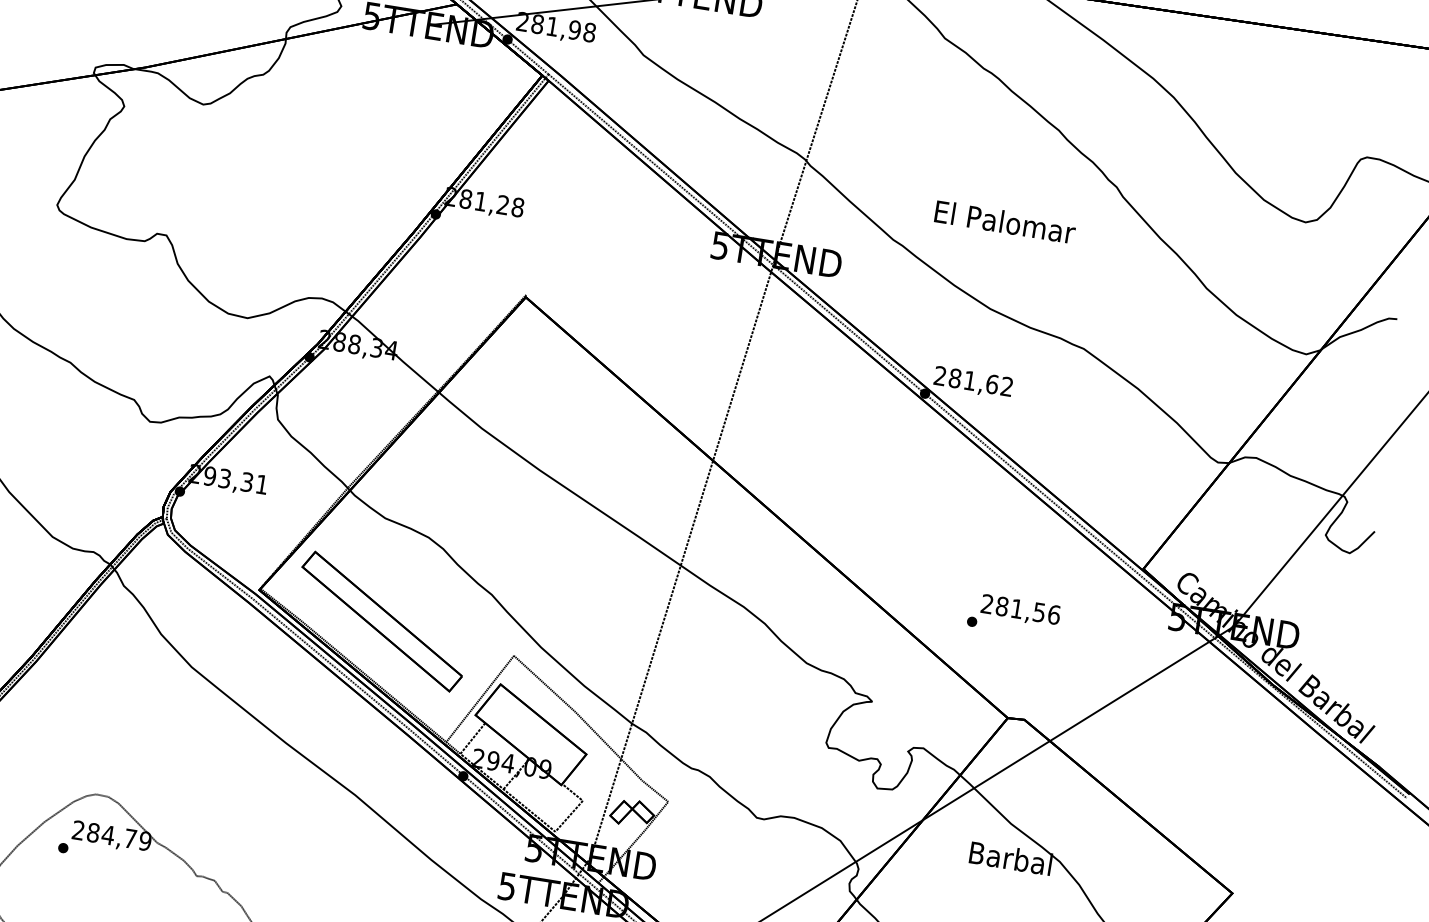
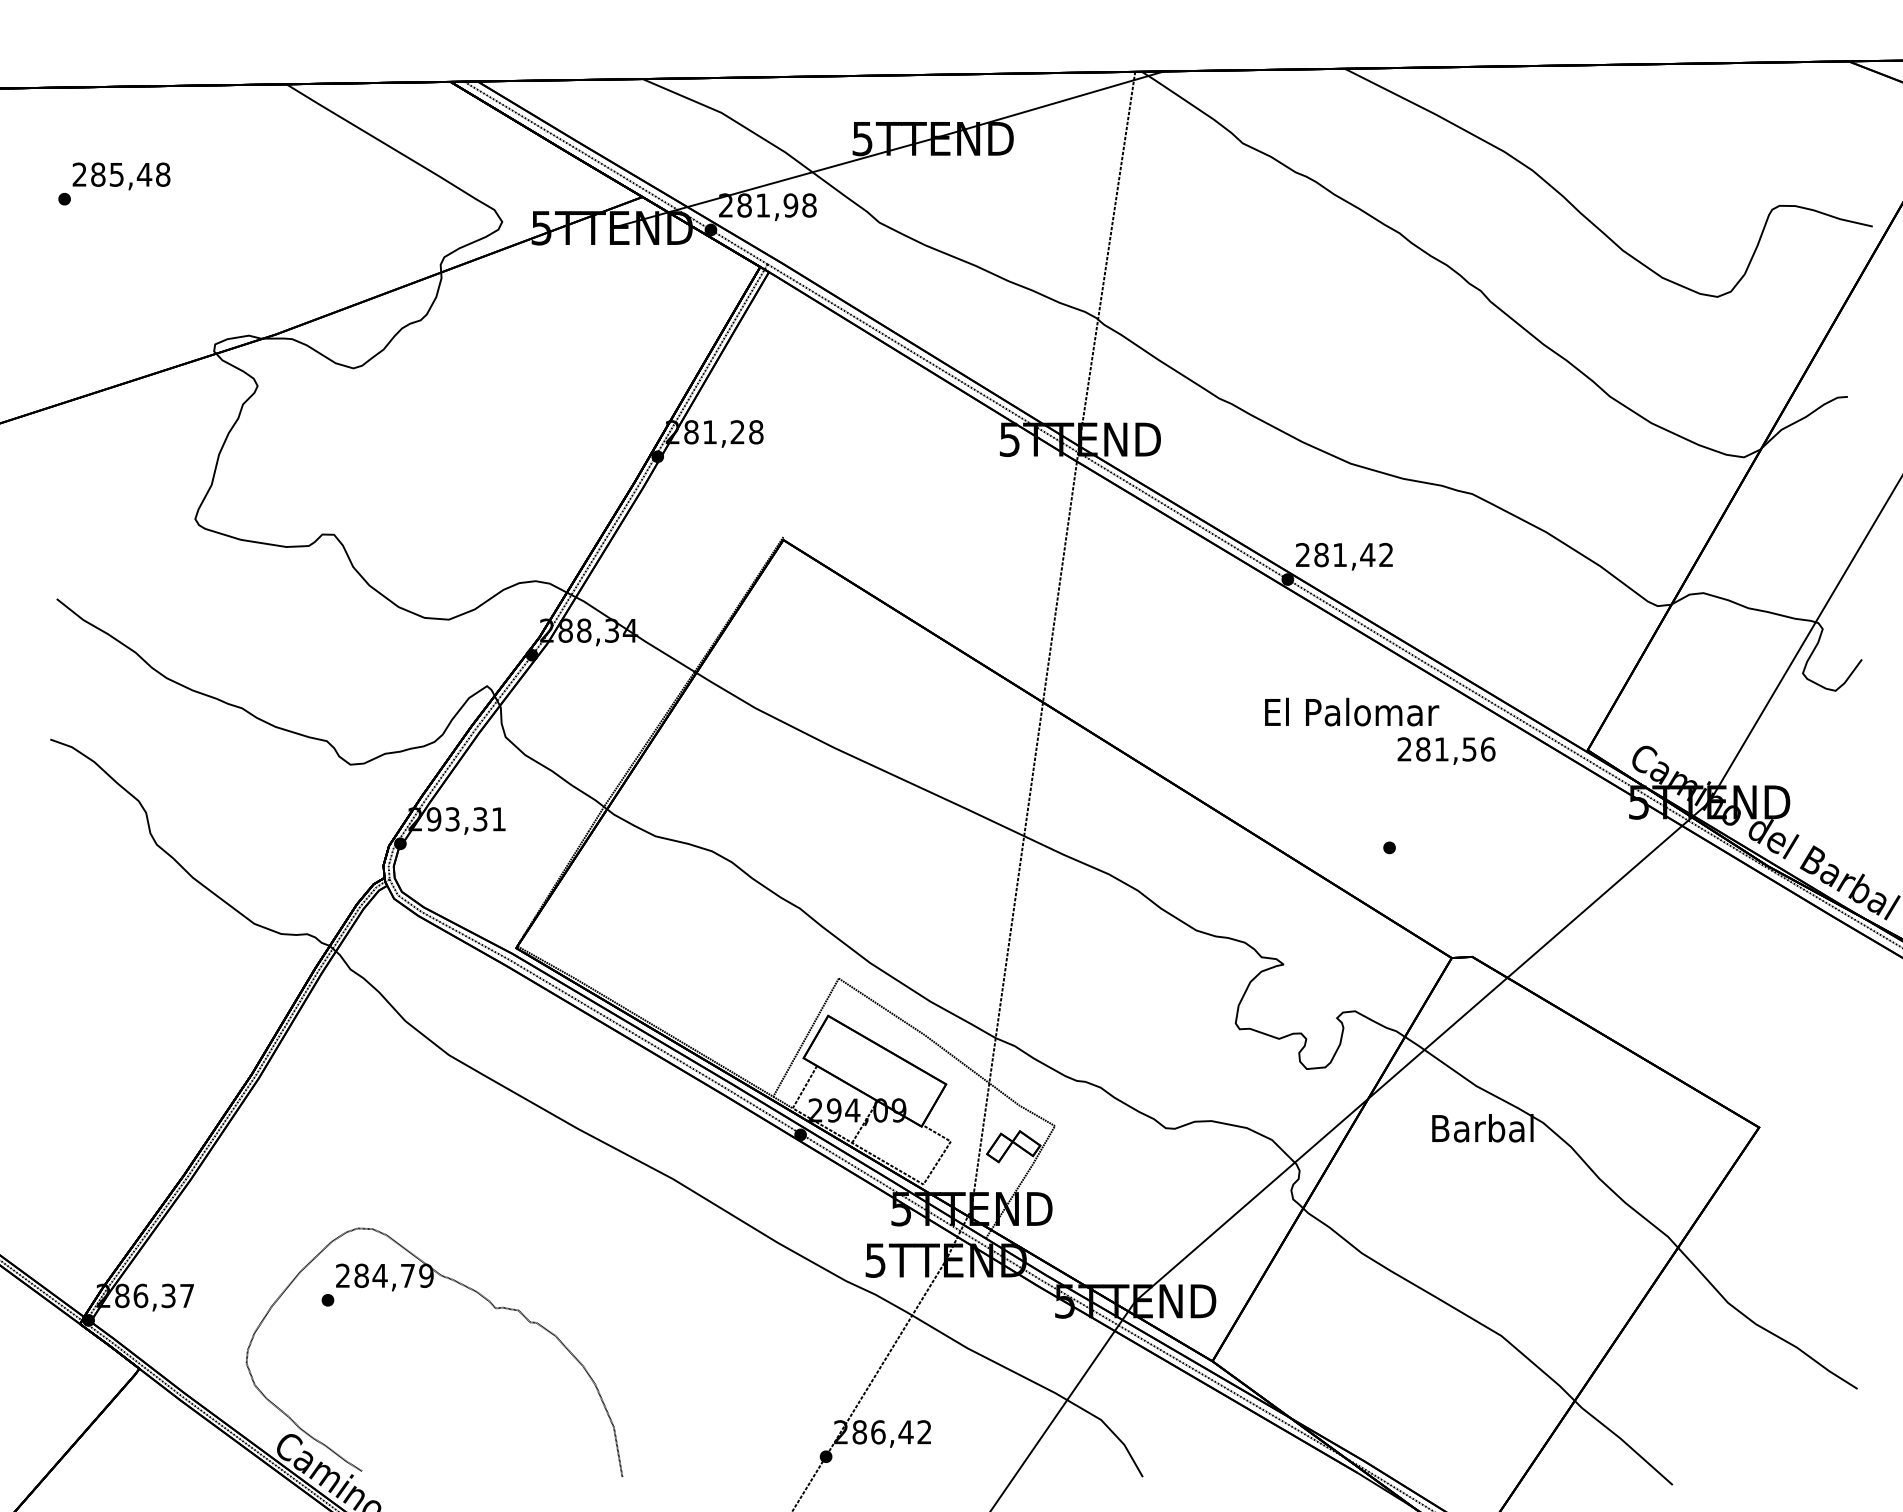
text: (1005, 221) -> (1352, 711), moved
text: (992, 383) -> (1367, 554), 281,62 -> 281,42
text: (1020, 610) -> (1446, 750), moved
part: (381, 621) -> (671, 962), removed

